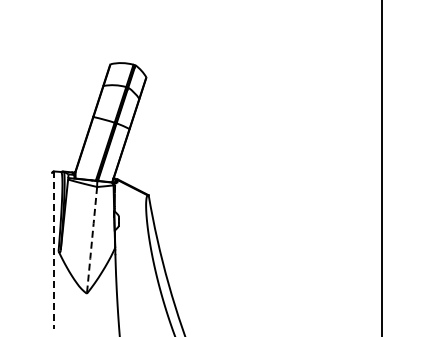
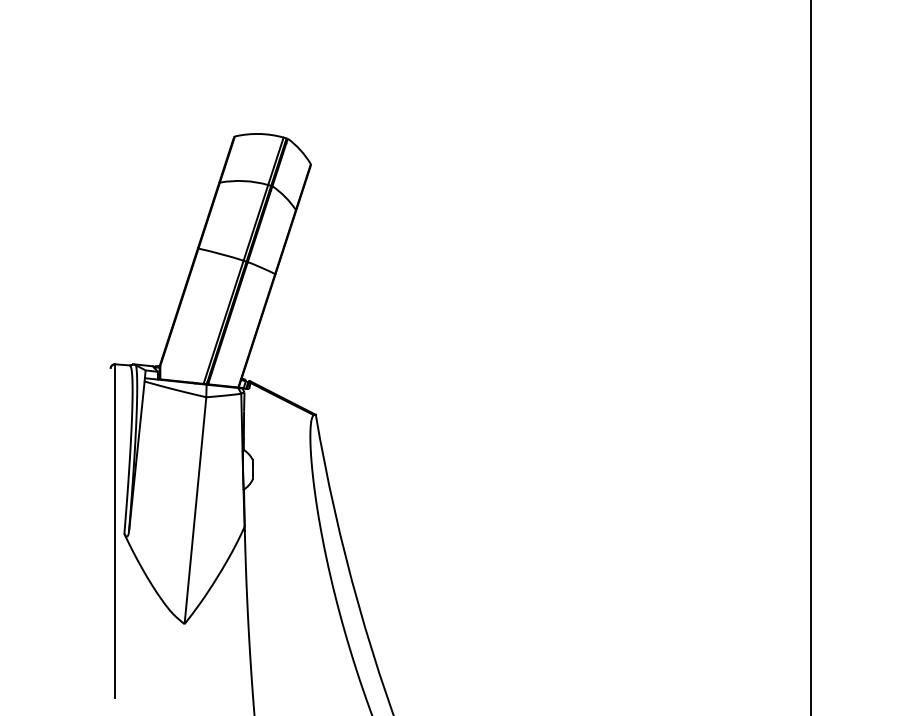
line: (91, 240) -> (194, 511), dashed -> solid
line: (54, 249) -> (115, 530), dashed -> solid

